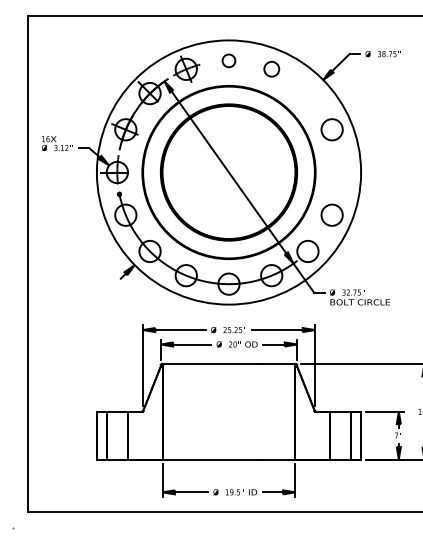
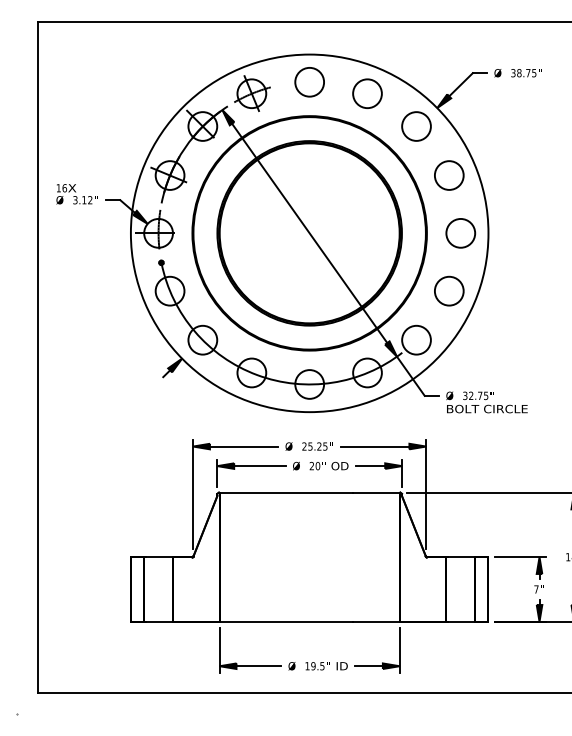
circle: (228, 60) -> (309, 81), size x1.67
circle: (271, 68) -> (367, 92), size x1.43
circle: (307, 93) -> (415, 126), added
circle: (340, 172) -> (460, 233), added

